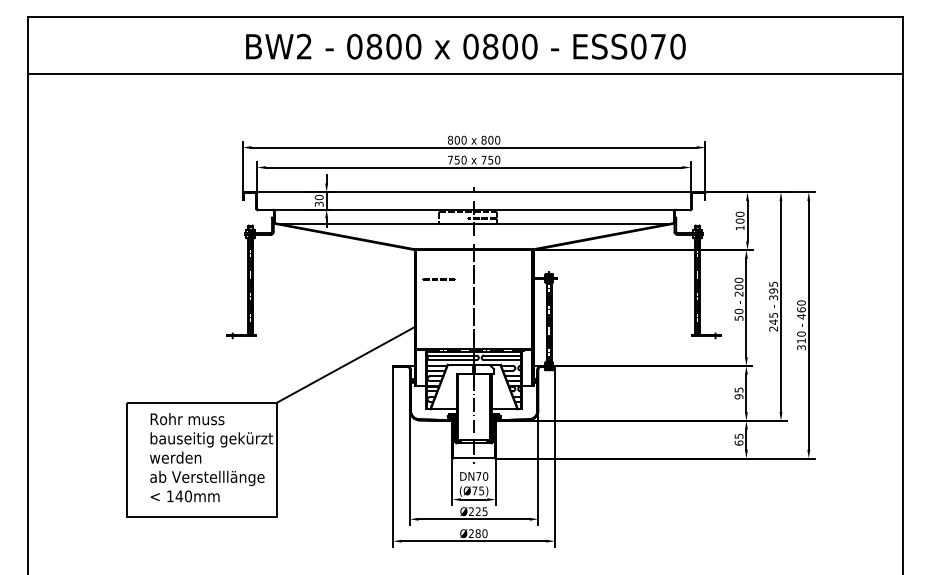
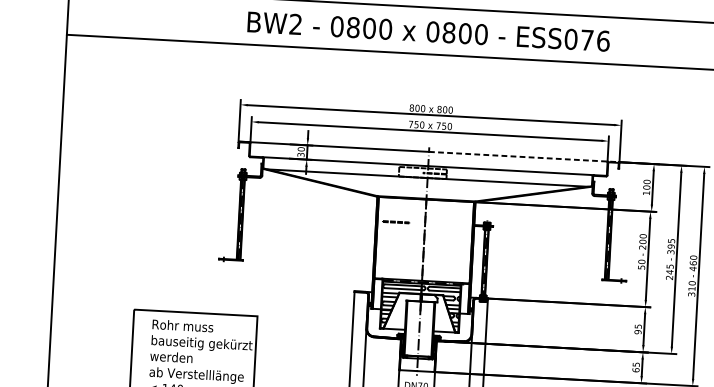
text: (677, 46) -> (602, 40), ESS070 -> ESS076
line: (588, 192) -> (523, 157), solid -> dashed
line: (346, 364) -> (316, 288), removed

